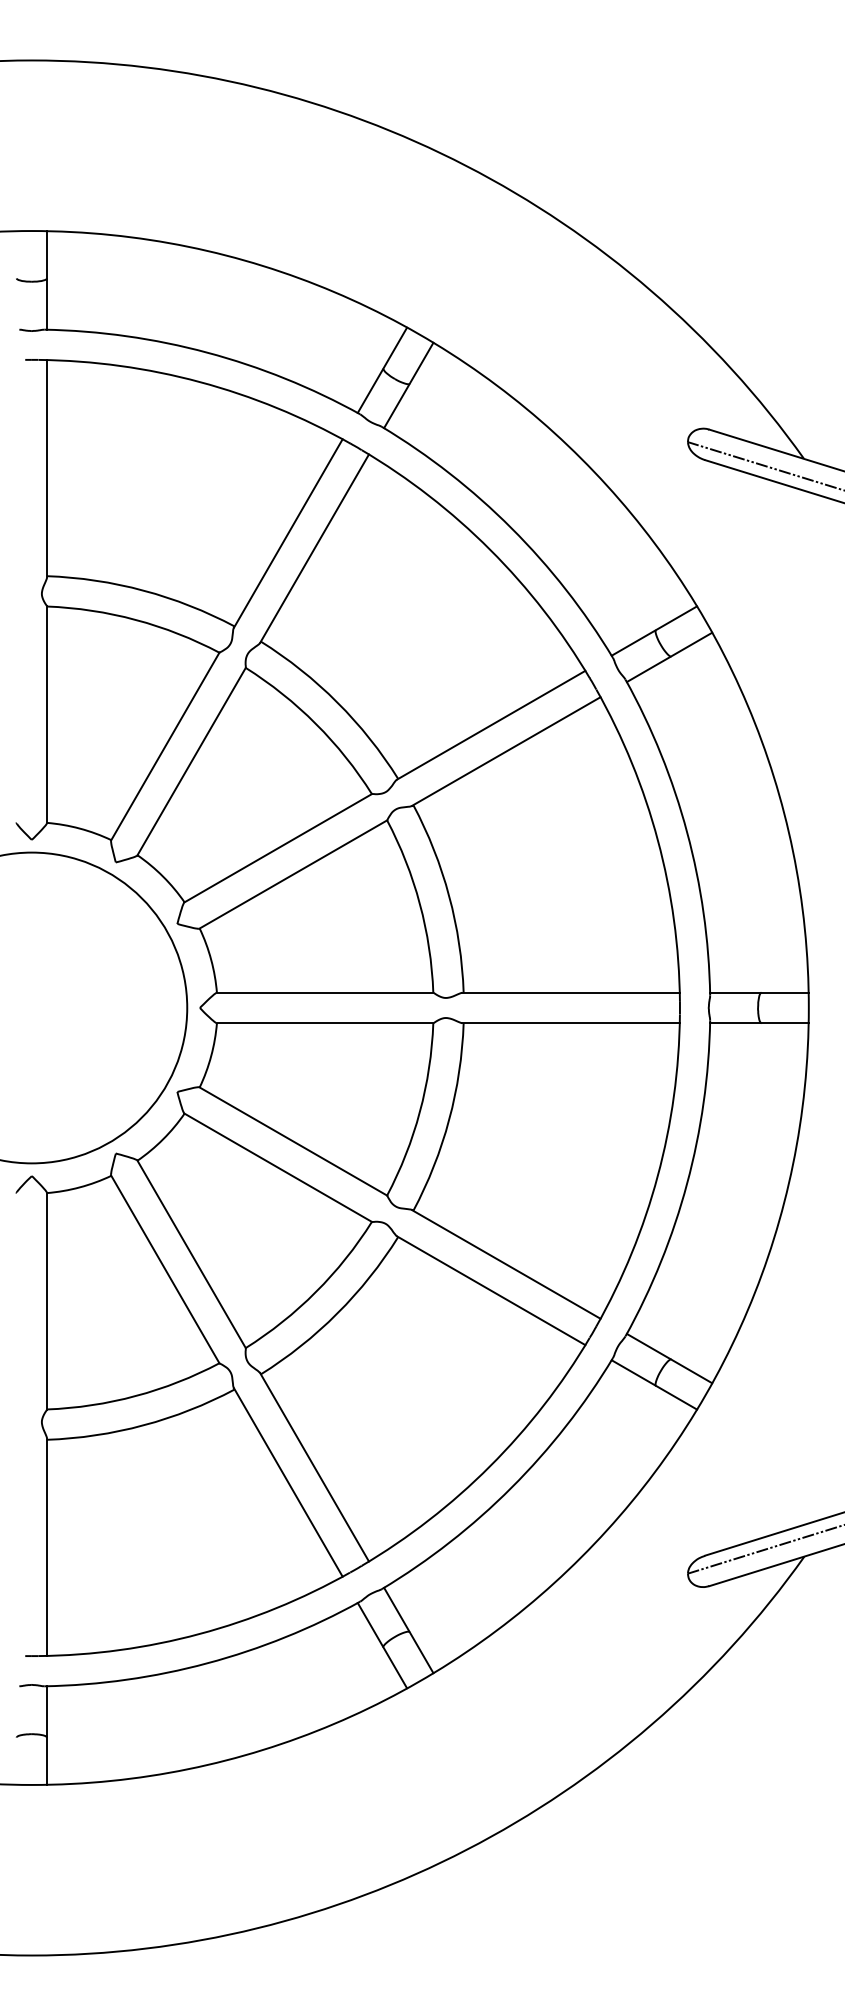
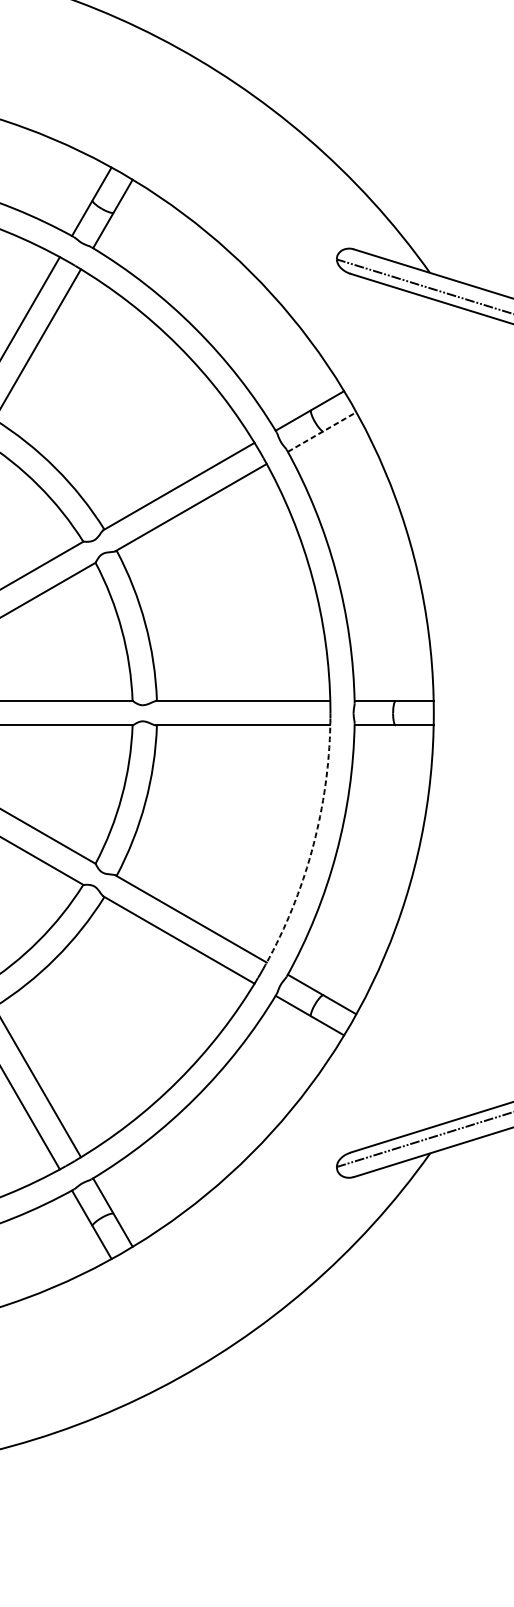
line: (669, 657) -> (322, 432), solid -> dashed
arc: (657, 1175) -> (312, 847), solid -> dashed

